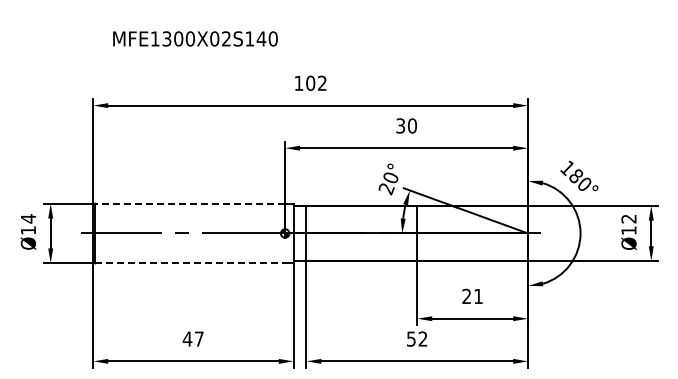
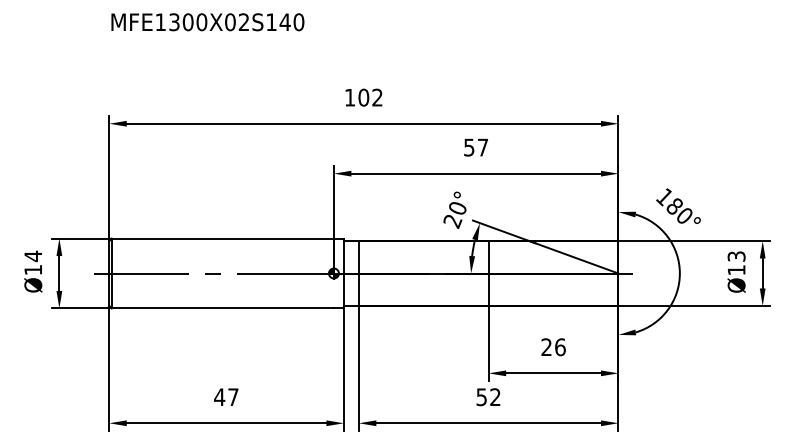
text: (195, 38) -> (207, 21), moved
text: (406, 125) -> (476, 147), 30 -> 57
line: (190, 203) -> (223, 238), dashed -> solid
text: (628, 218) -> (736, 255), Ø12 -> Ø13
line: (190, 263) -> (223, 308), dashed -> solid
text: (478, 296) -> (560, 347), 21 -> 26

